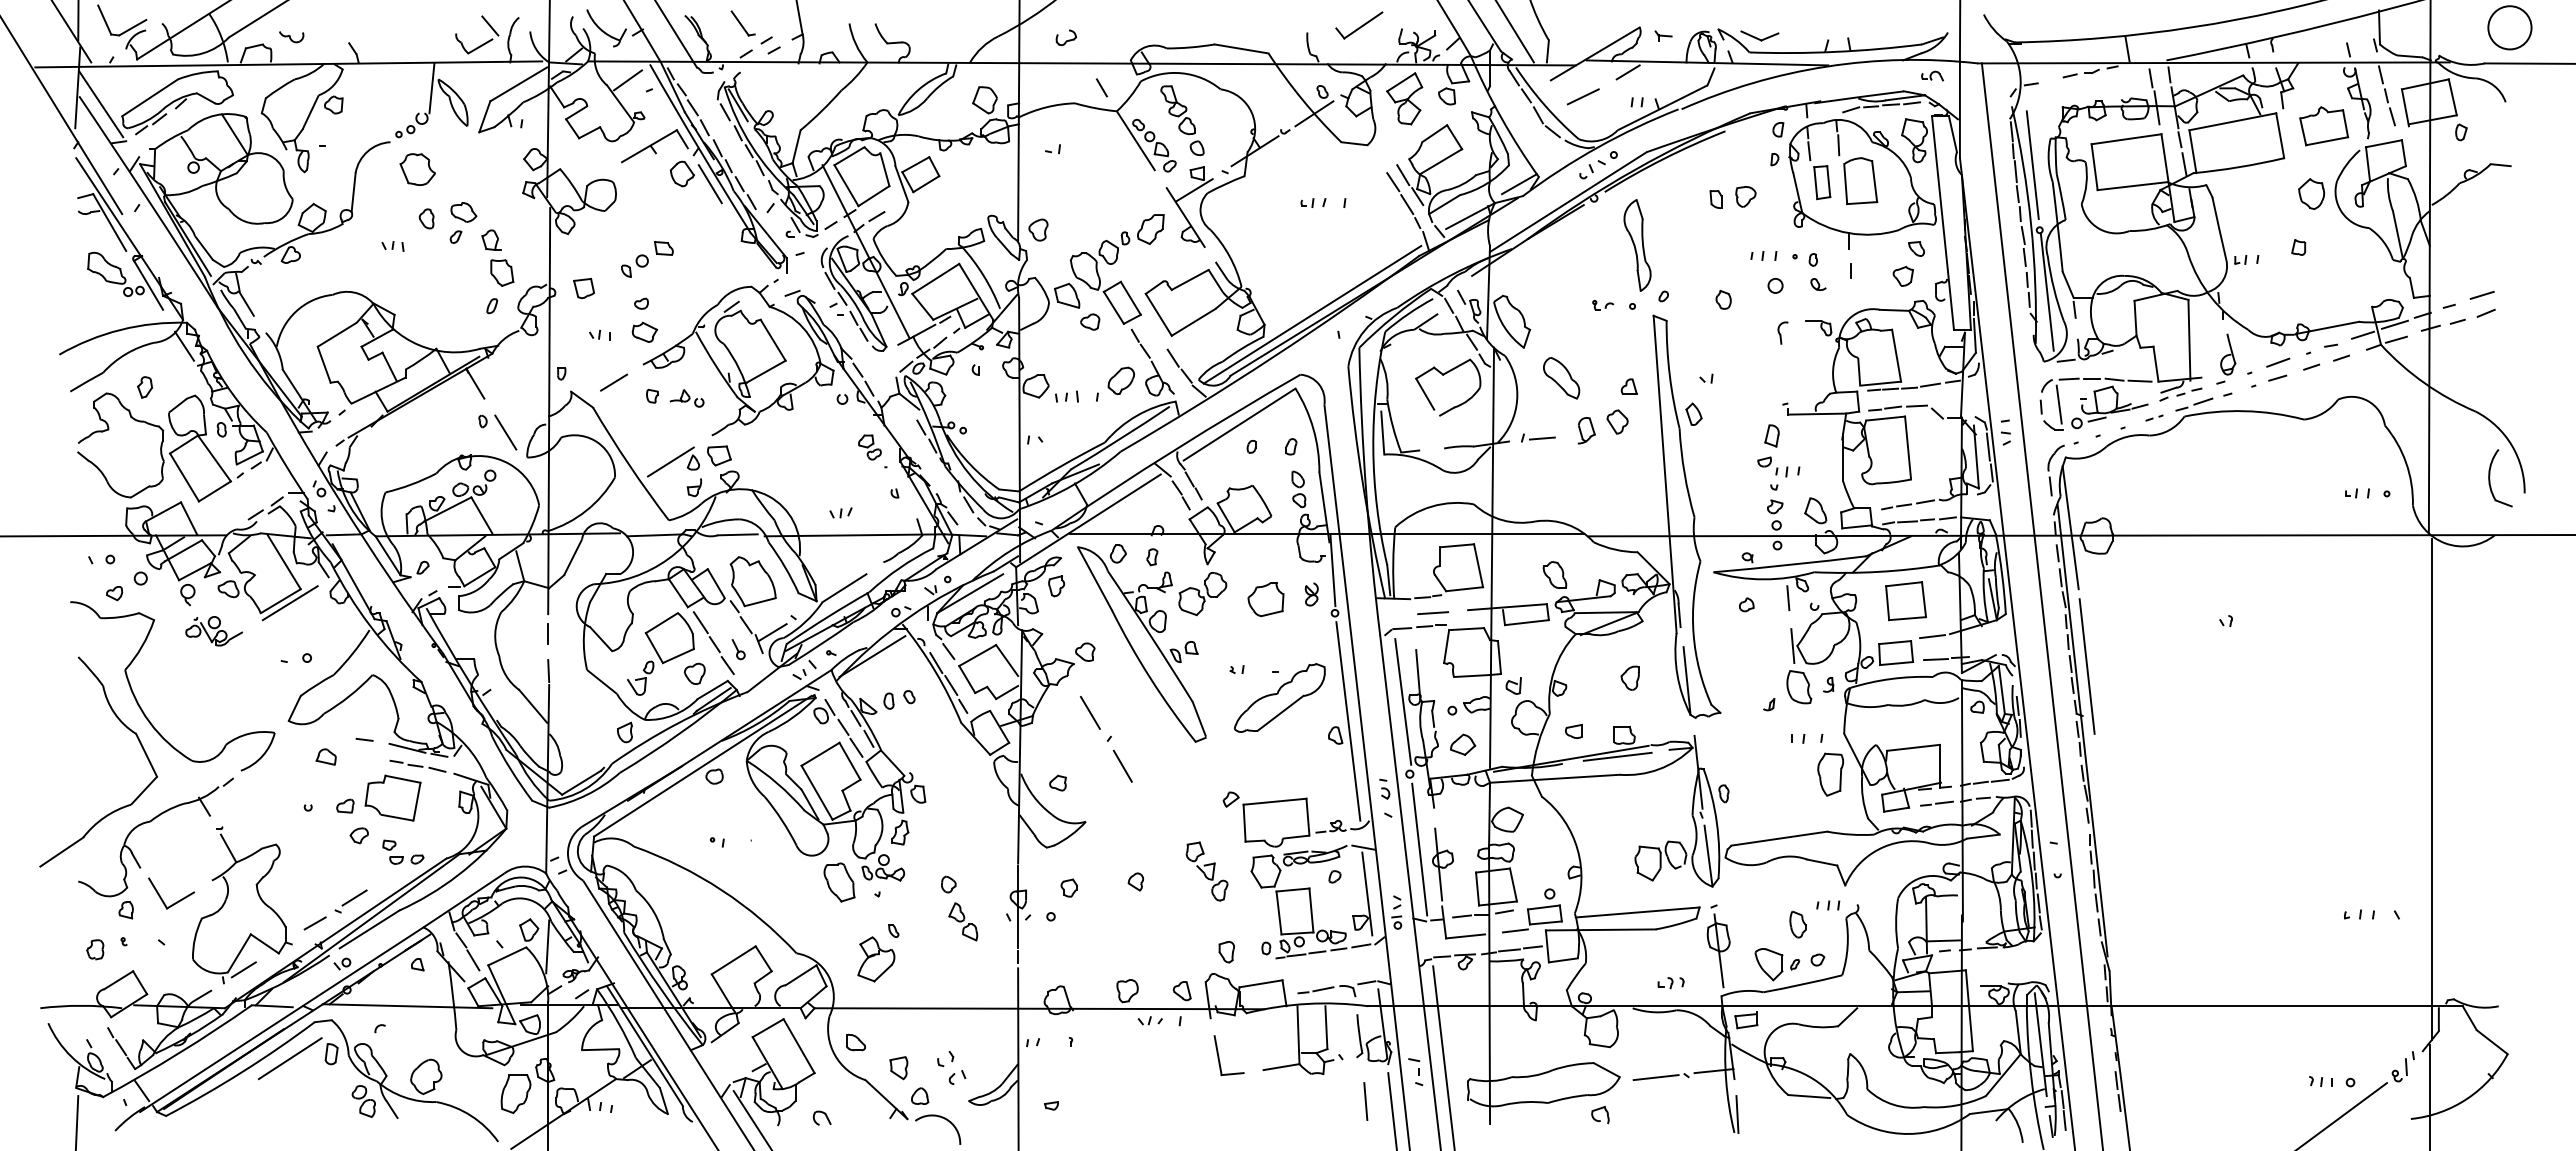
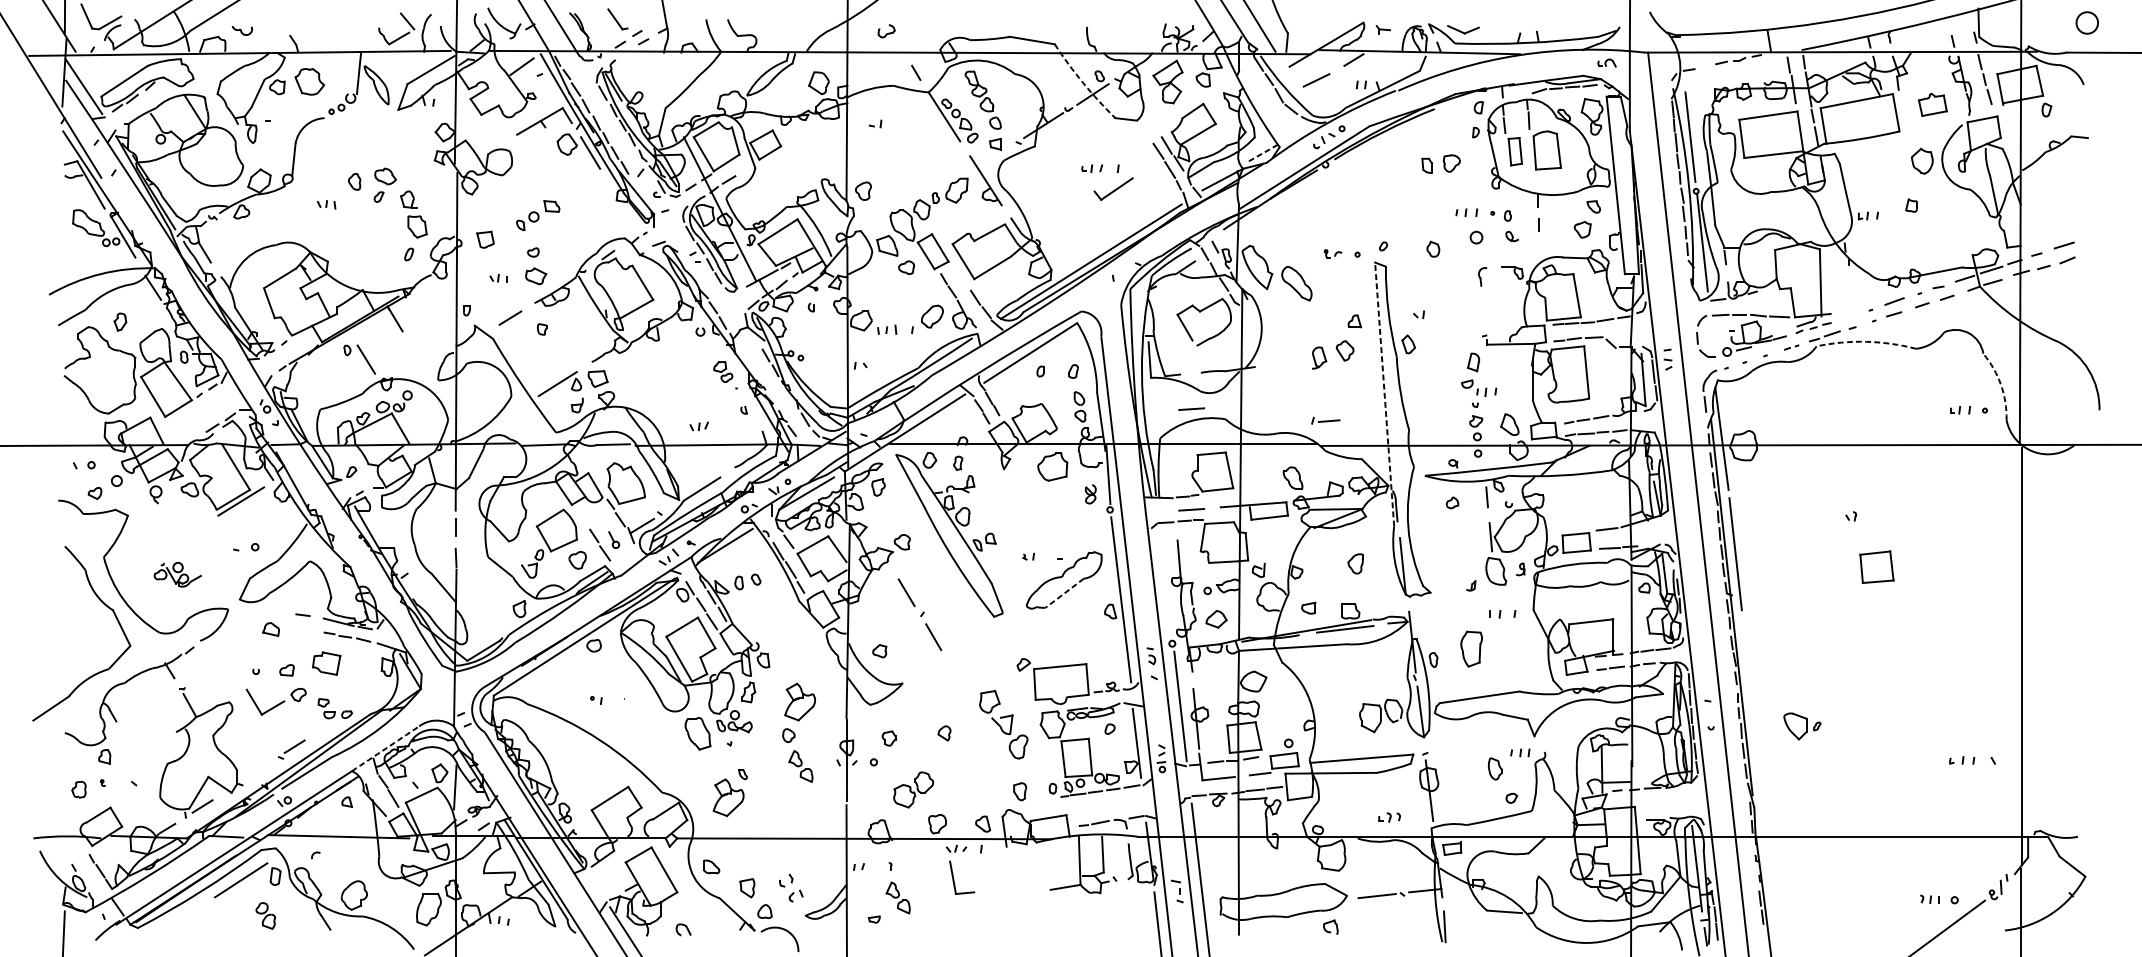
part: (1359, 25) -> (1113, 189), moved
circle: (2509, 27) -> (2086, 22), size x0.6
arc: (1302, 99) -> (1083, 82), solid -> dashed
part: (2324, 126) -> (1933, 105), size x0.7
part: (417, 169) -> (309, 81), moved
line: (1519, 183) -> (1263, 152), solid -> dashed
line: (1194, 190) -> (993, 158), removed
part: (1637, 245) -> (1361, 204), removed
part: (2226, 358) -> (1851, 298), removed
part: (1561, 378) -> (1296, 283), moved
part: (686, 398) -> (570, 331), removed
line: (2058, 404) -> (1711, 336), removed
arc: (2244, 411) -> (1866, 342), solid -> dashed
part: (497, 432) -> (359, 359), moved
part: (1538, 437) -> (1325, 420), moved
arc: (2406, 462) -> (2001, 384), solid -> dashed
line: (1665, 473) -> (1384, 393), solid -> dashed
part: (2490, 478) -> (2071, 397), removed
line: (1433, 491) -> (1192, 408), added
part: (1202, 594) -> (913, 790), moved
part: (1265, 599) -> (1052, 466), moved
part: (1905, 601) -> (1876, 567), moved
line: (700, 622) -> (582, 517), removed
part: (214, 631) -> (178, 574), moved
line: (1403, 701) -> (1167, 583), removed
line: (1280, 713) -> (1064, 593), solid -> dashed
part: (1830, 774) -> (1471, 648), moved
part: (392, 797) -> (326, 663), size x0.6
part: (962, 844) -> (800, 702), added
part: (1206, 871) -> (1003, 724), size x1.4
arc: (463, 900) -> (385, 748), solid -> dashed
part: (176, 901) -> (269, 708), moved
line: (314, 923) -> (261, 767), removed
part: (1777, 964) -> (1802, 726), moved
part: (1219, 1056) -> (954, 878), moved
part: (1080, 1079) -> (898, 897), added
part: (363, 1101) -> (265, 915), moved
line: (1365, 1101) -> (1135, 915), removed

